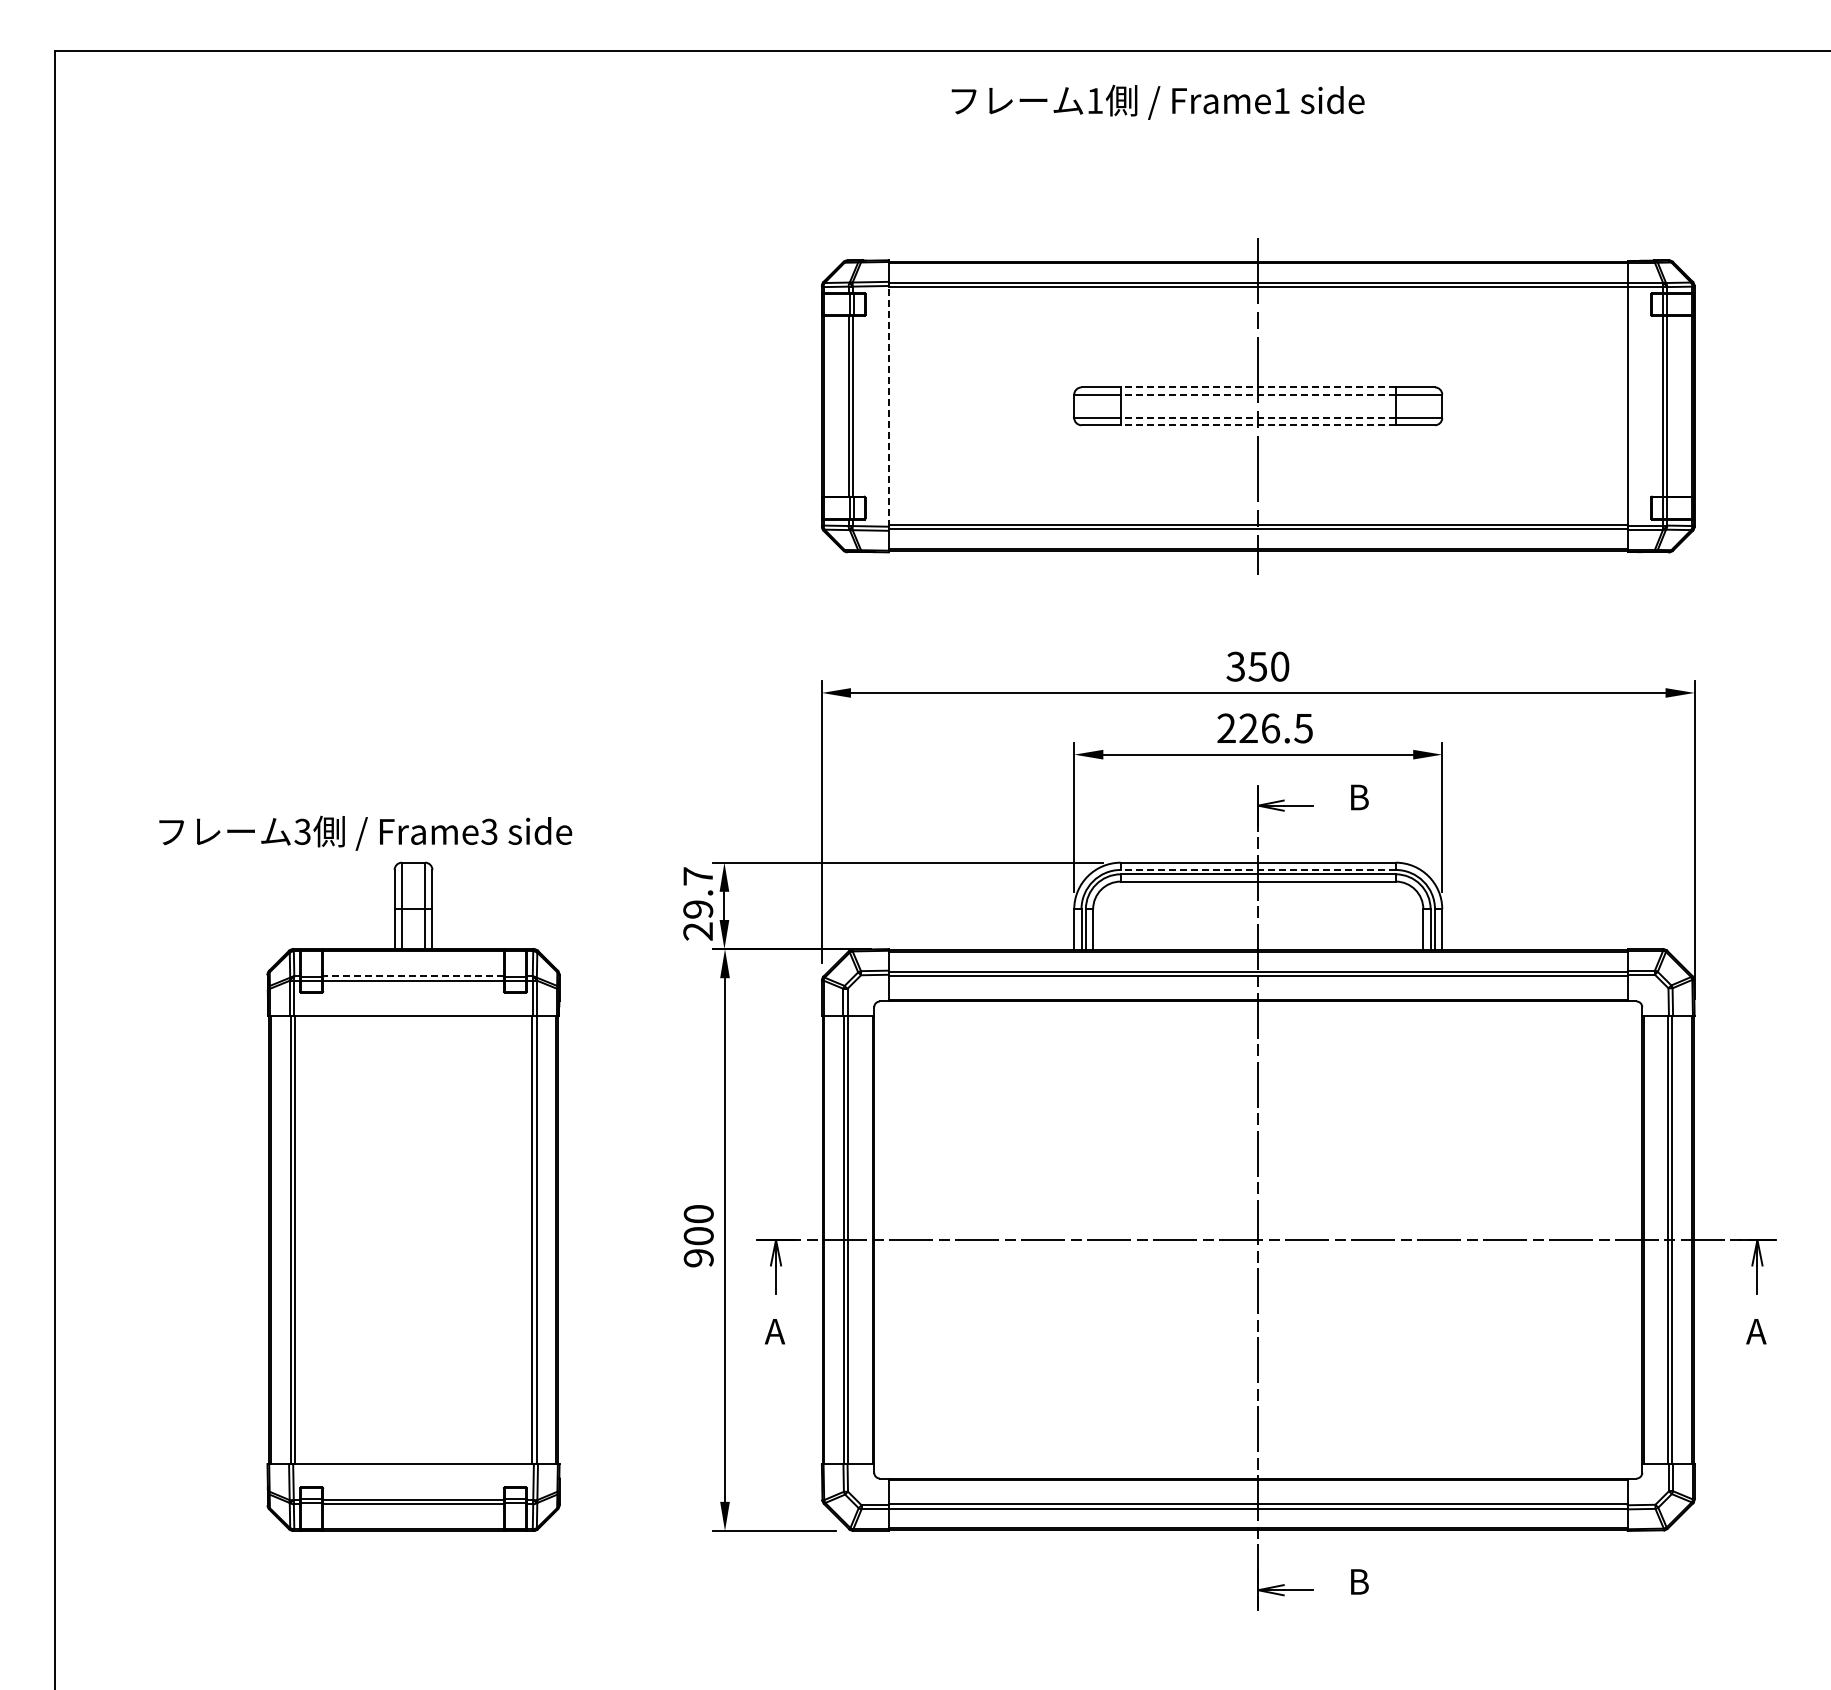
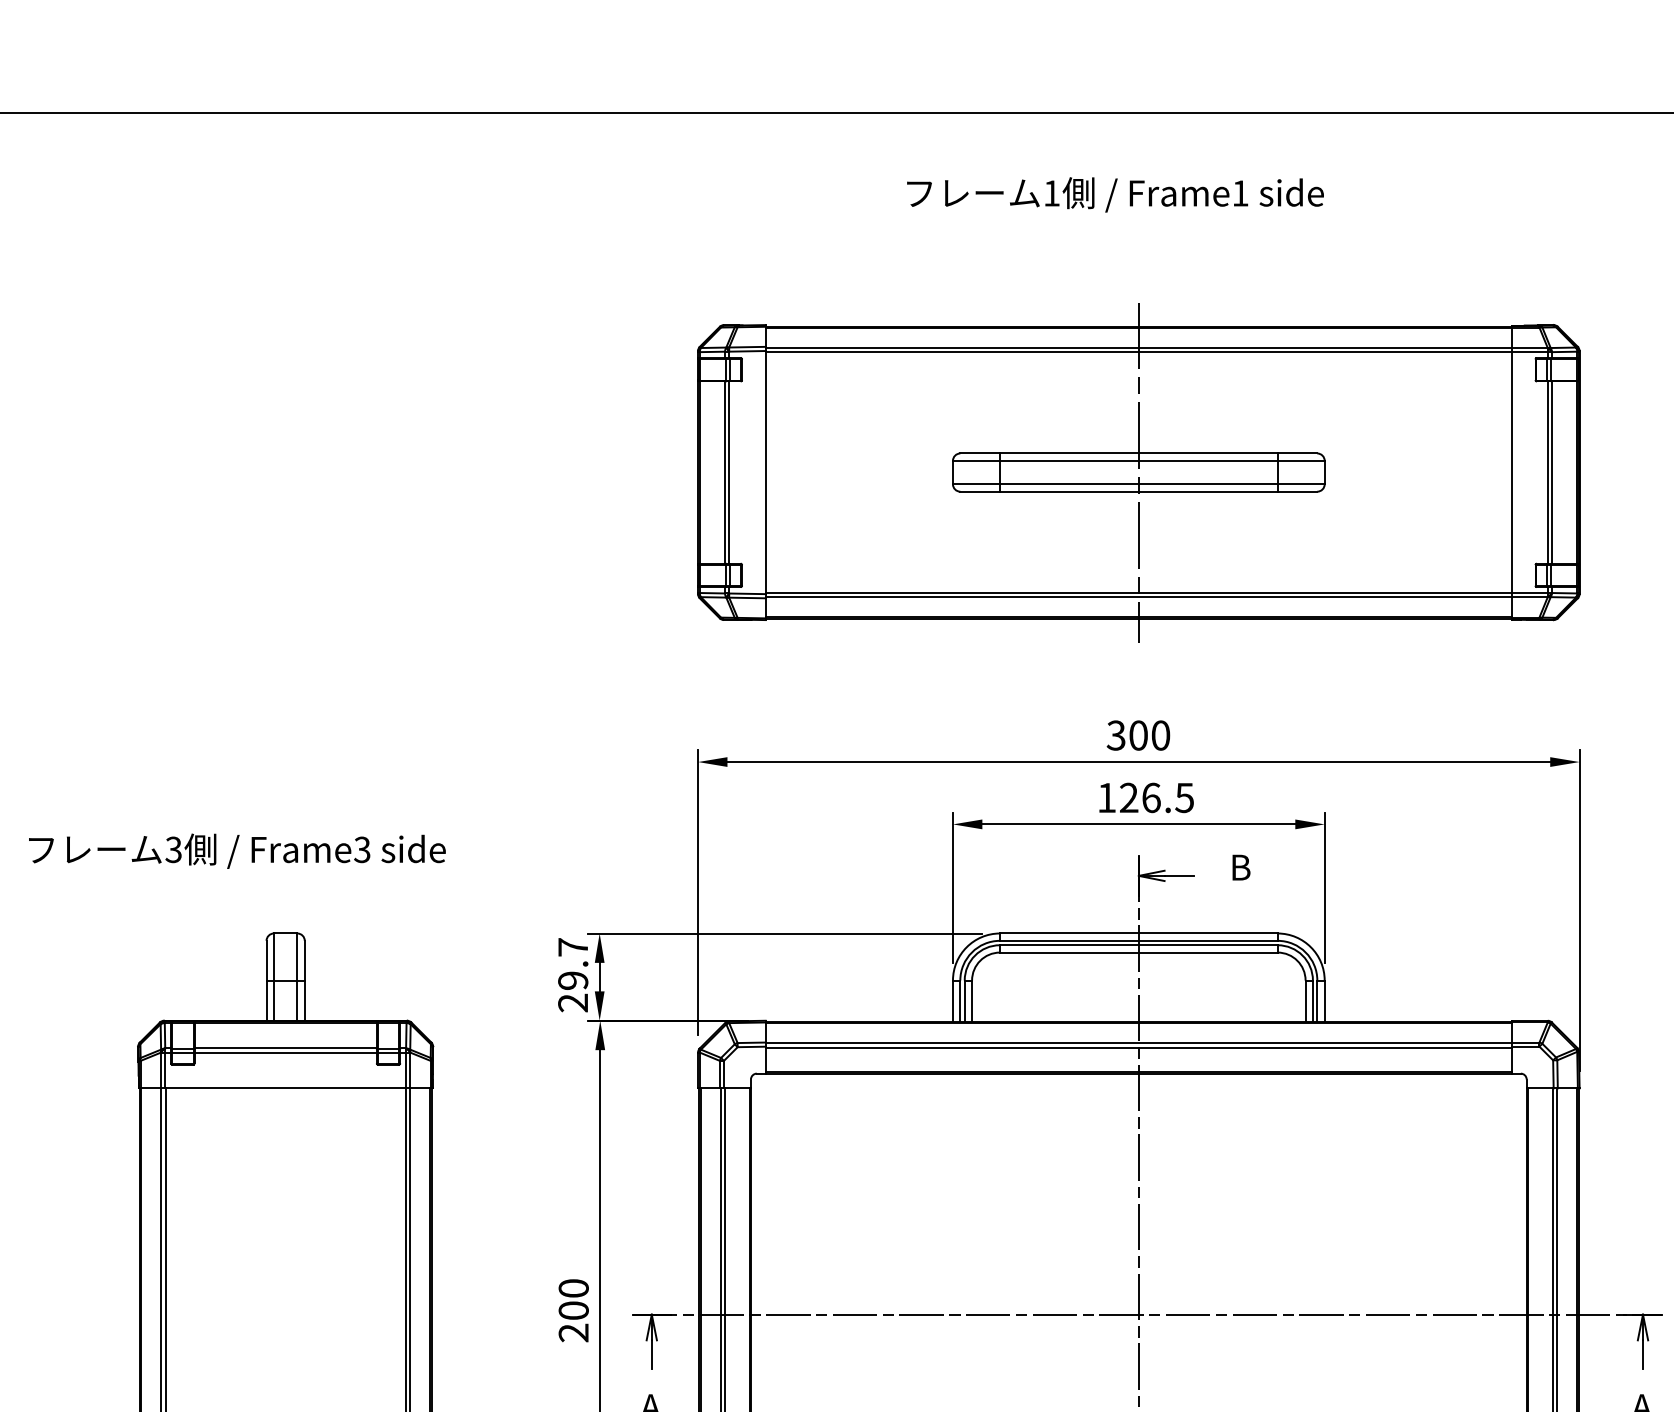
text: (1157, 101) -> (1114, 193), moved
line: (1257, 387) -> (1138, 453), dashed -> solid
line: (1257, 394) -> (1138, 460), dashed -> solid
line: (888, 405) -> (765, 471), dashed -> solid
line: (1257, 417) -> (1138, 483), dashed -> solid
line: (1257, 425) -> (1138, 491), dashed -> solid
text: (1257, 666) -> (1138, 735), 350 -> 300
text: (1226, 727) -> (1106, 796), 226.5 -> 126.5
text: (365, 832) -> (237, 850), moved
line: (1257, 869) -> (1138, 940), dashed -> solid
line: (413, 976) -> (285, 1048), dashed -> solid
text: (698, 1258) -> (573, 1333), 900 -> 200

